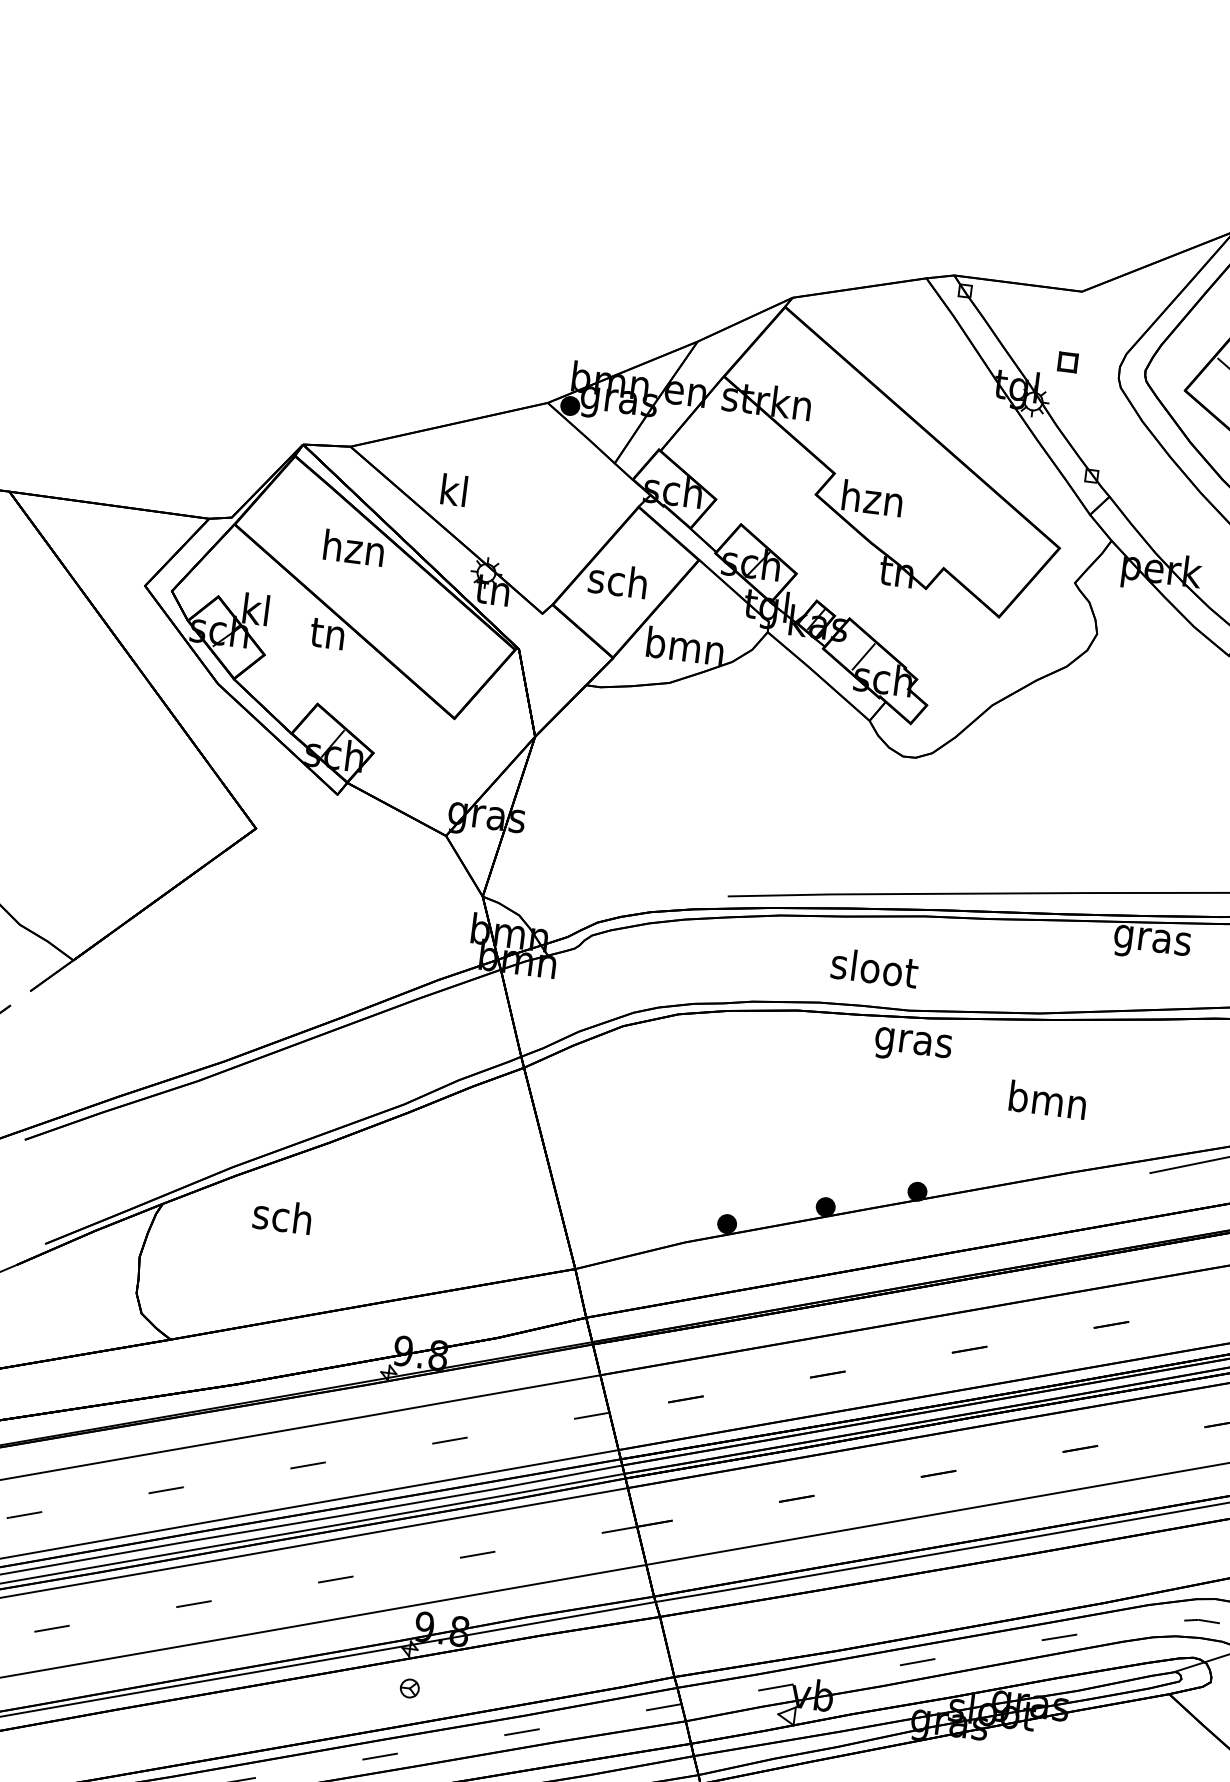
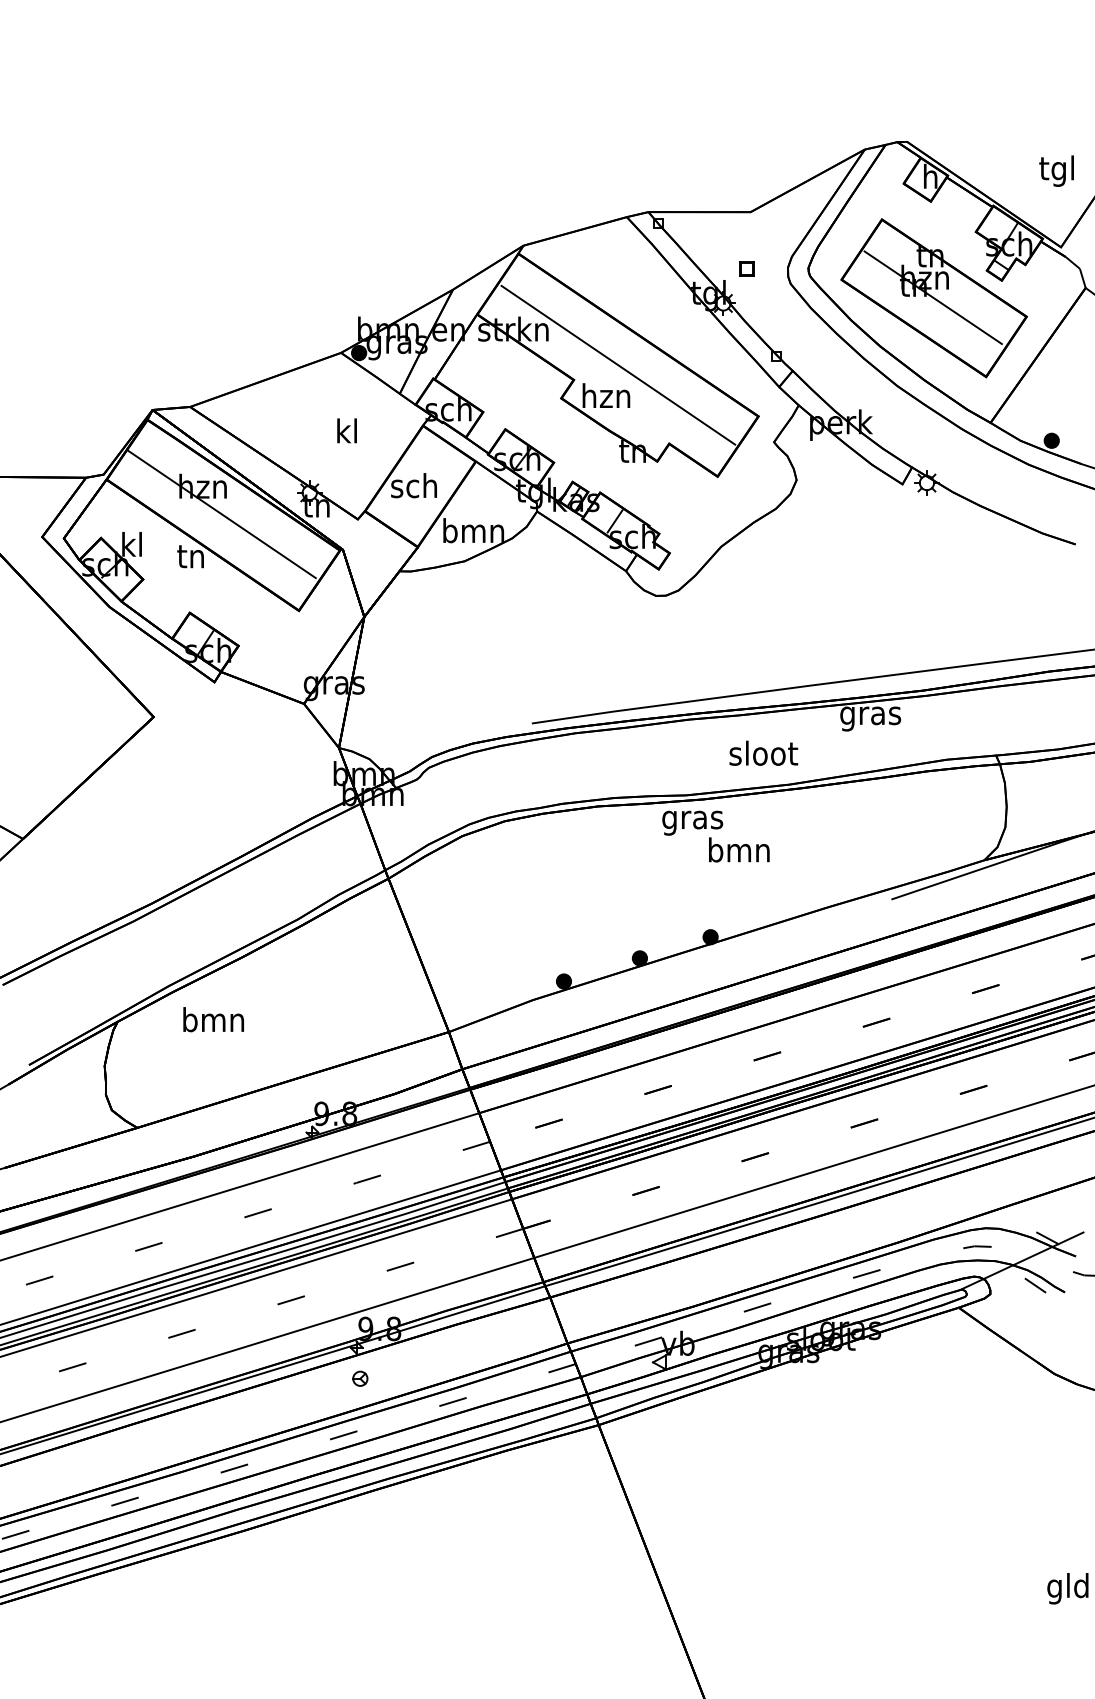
line: (892, 461) -> (618, 364), added
text: (453, 489) -> (346, 430), moved
line: (372, 586) -> (221, 514), added
text: (874, 967) -> (763, 752), moved
text: (1048, 1099) -> (739, 849), moved
text: (282, 1216) -> (213, 1019), sch -> bmn

